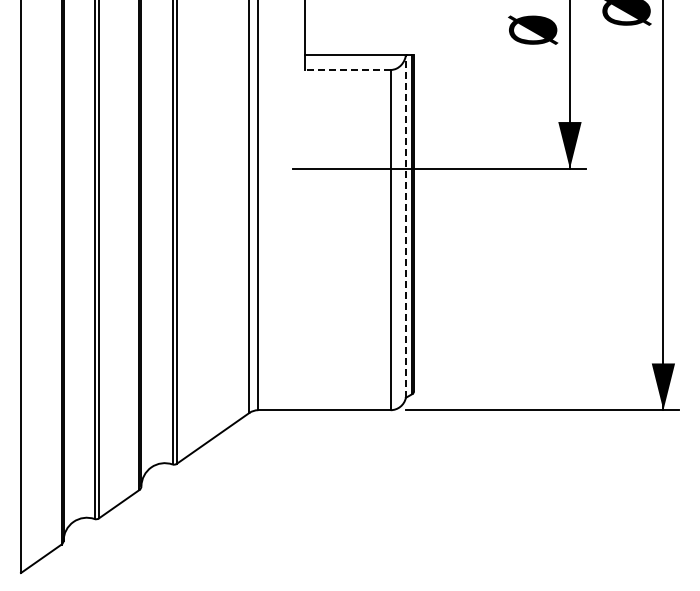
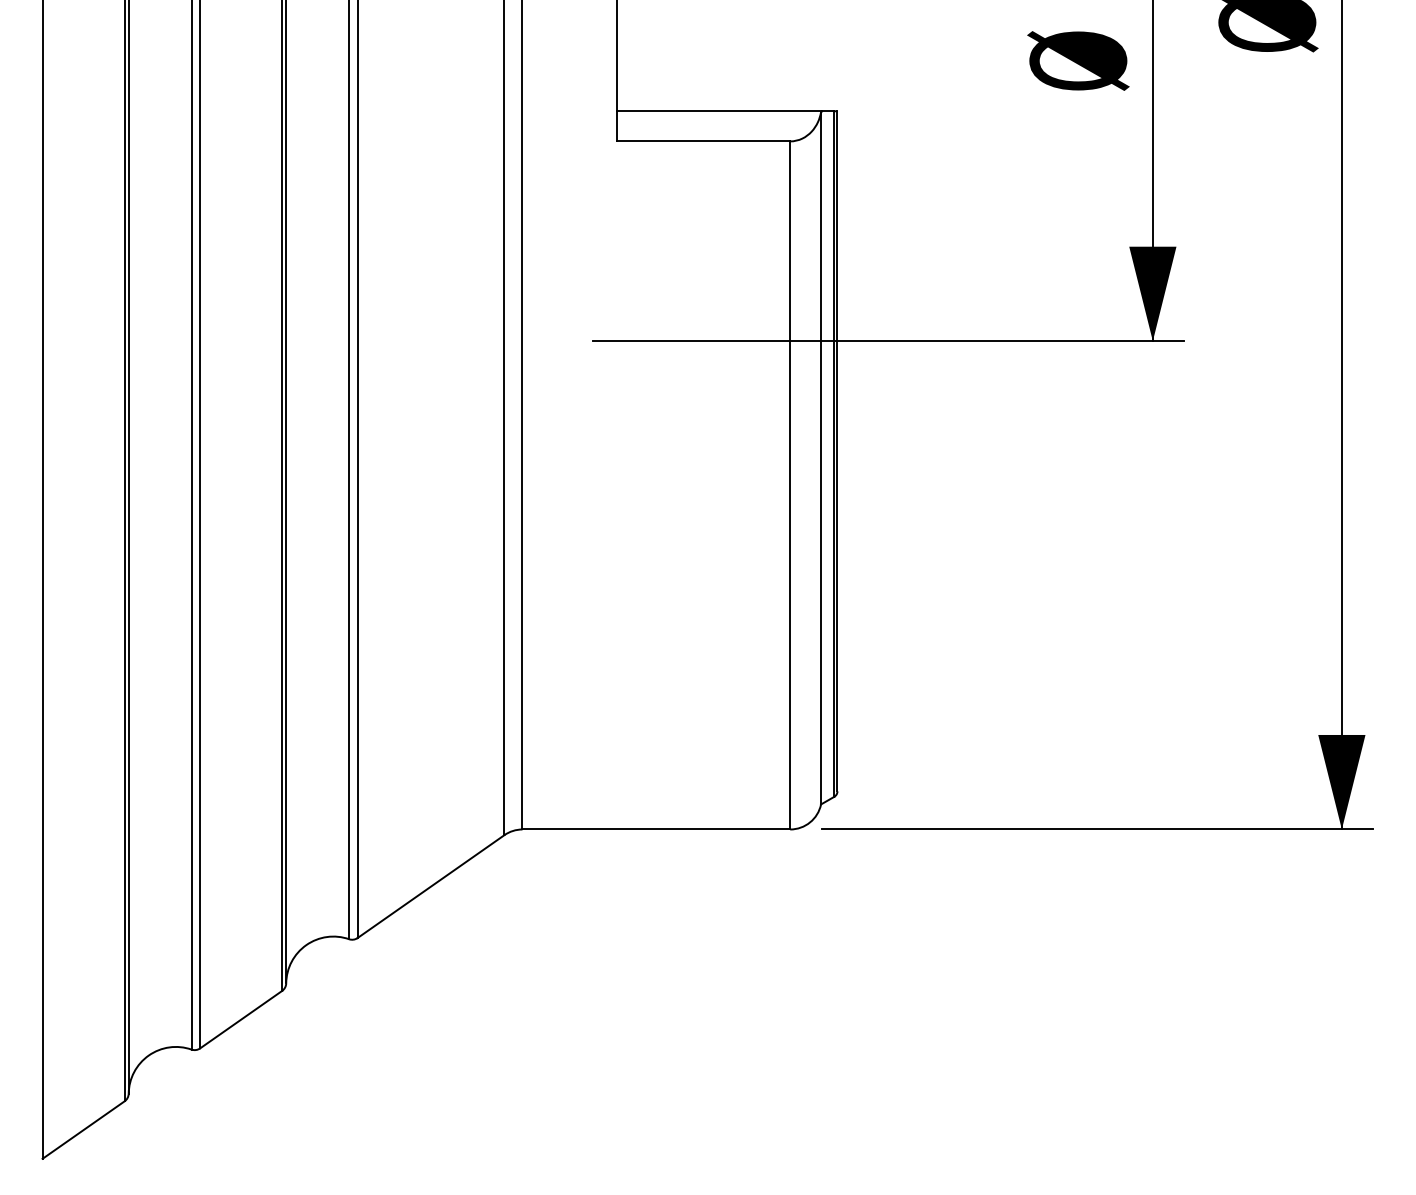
line: (347, 69) -> (702, 140), dashed -> solid
line: (405, 226) -> (820, 457), dashed -> solid

